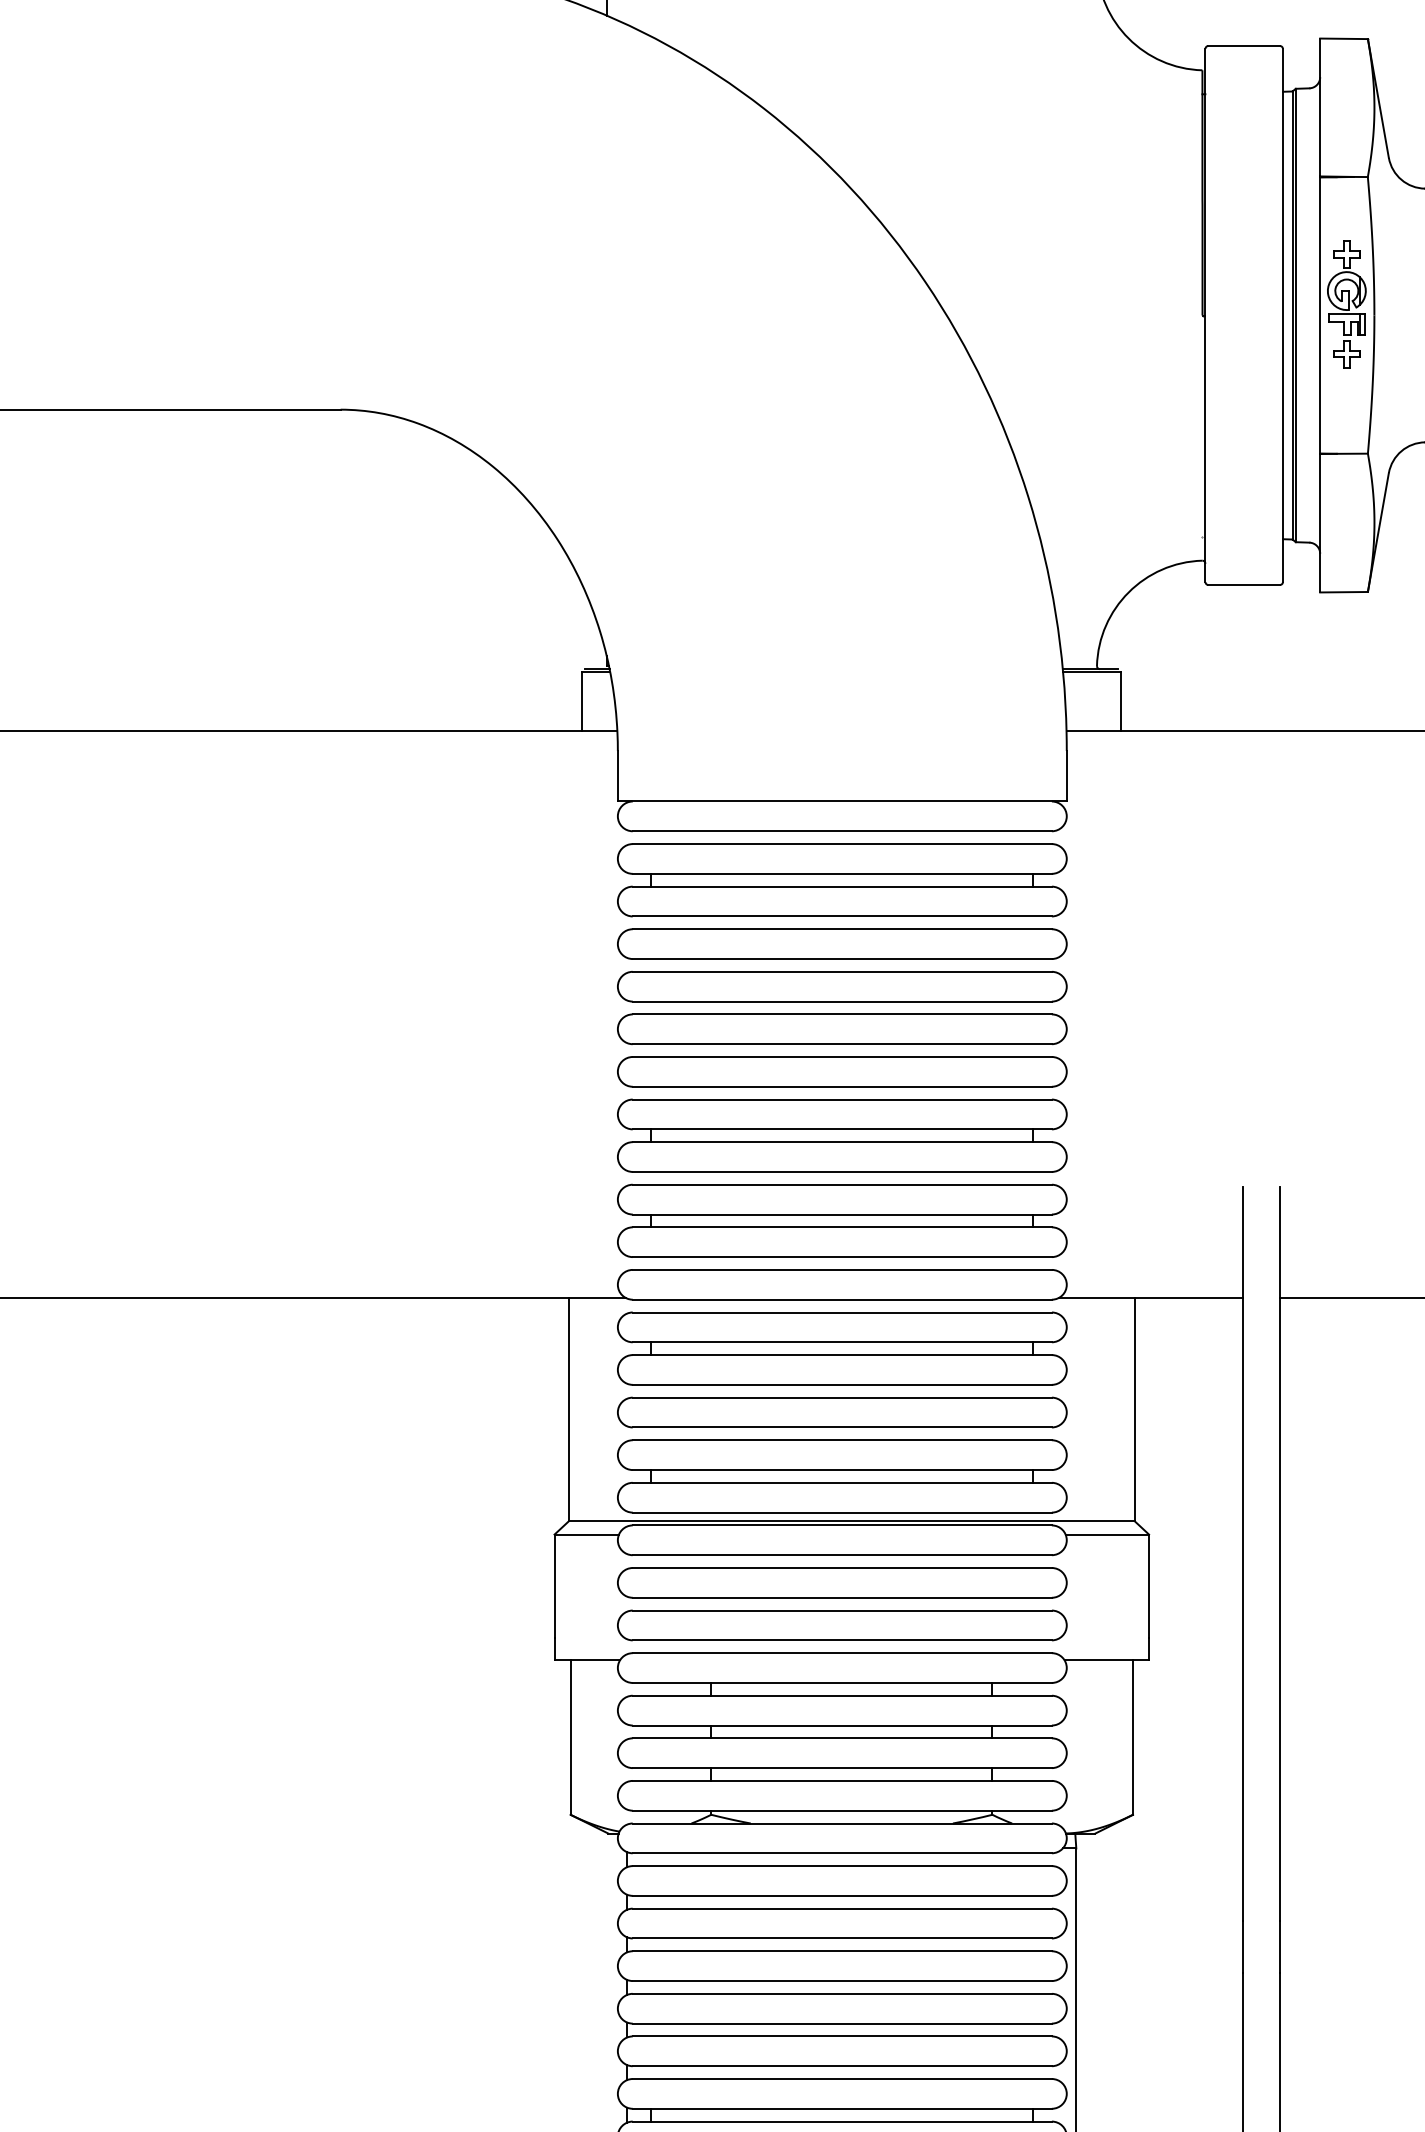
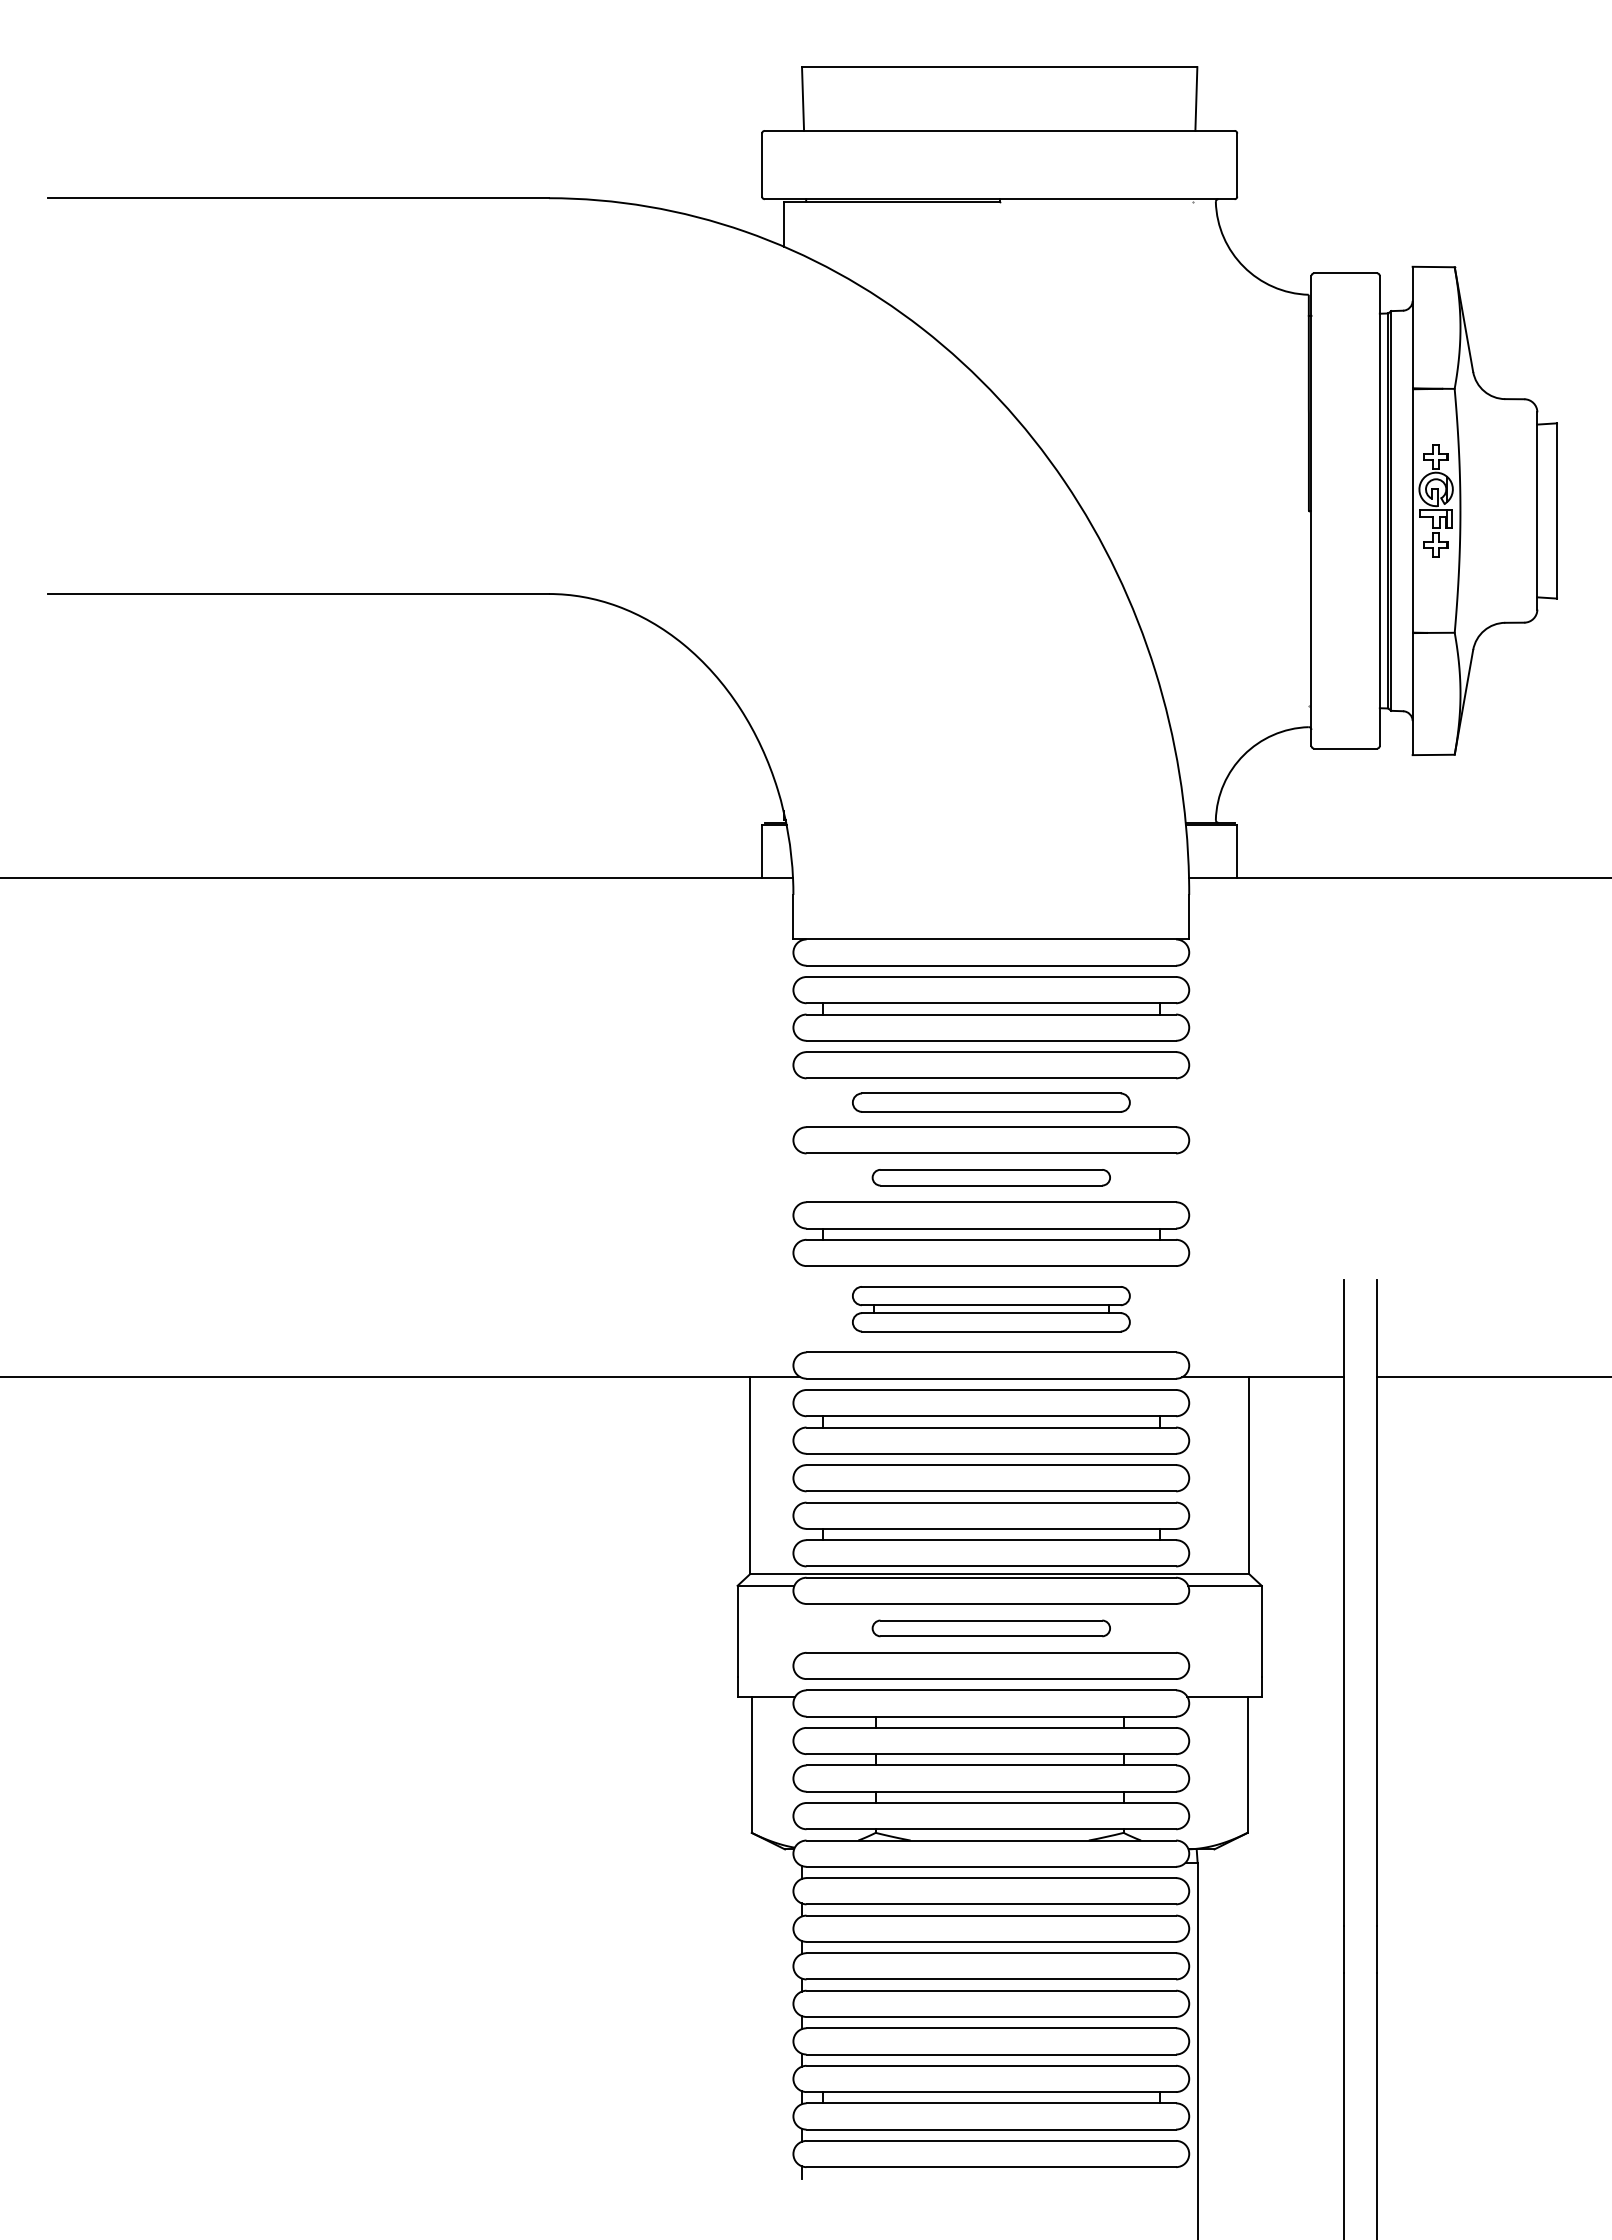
part: (842, 986) -> (991, 1102), size x0.7
part: (842, 1071) -> (991, 1177), size x0.6
part: (842, 1220) -> (991, 1308), size x0.7
part: (842, 1583) -> (991, 1628), size x0.6

